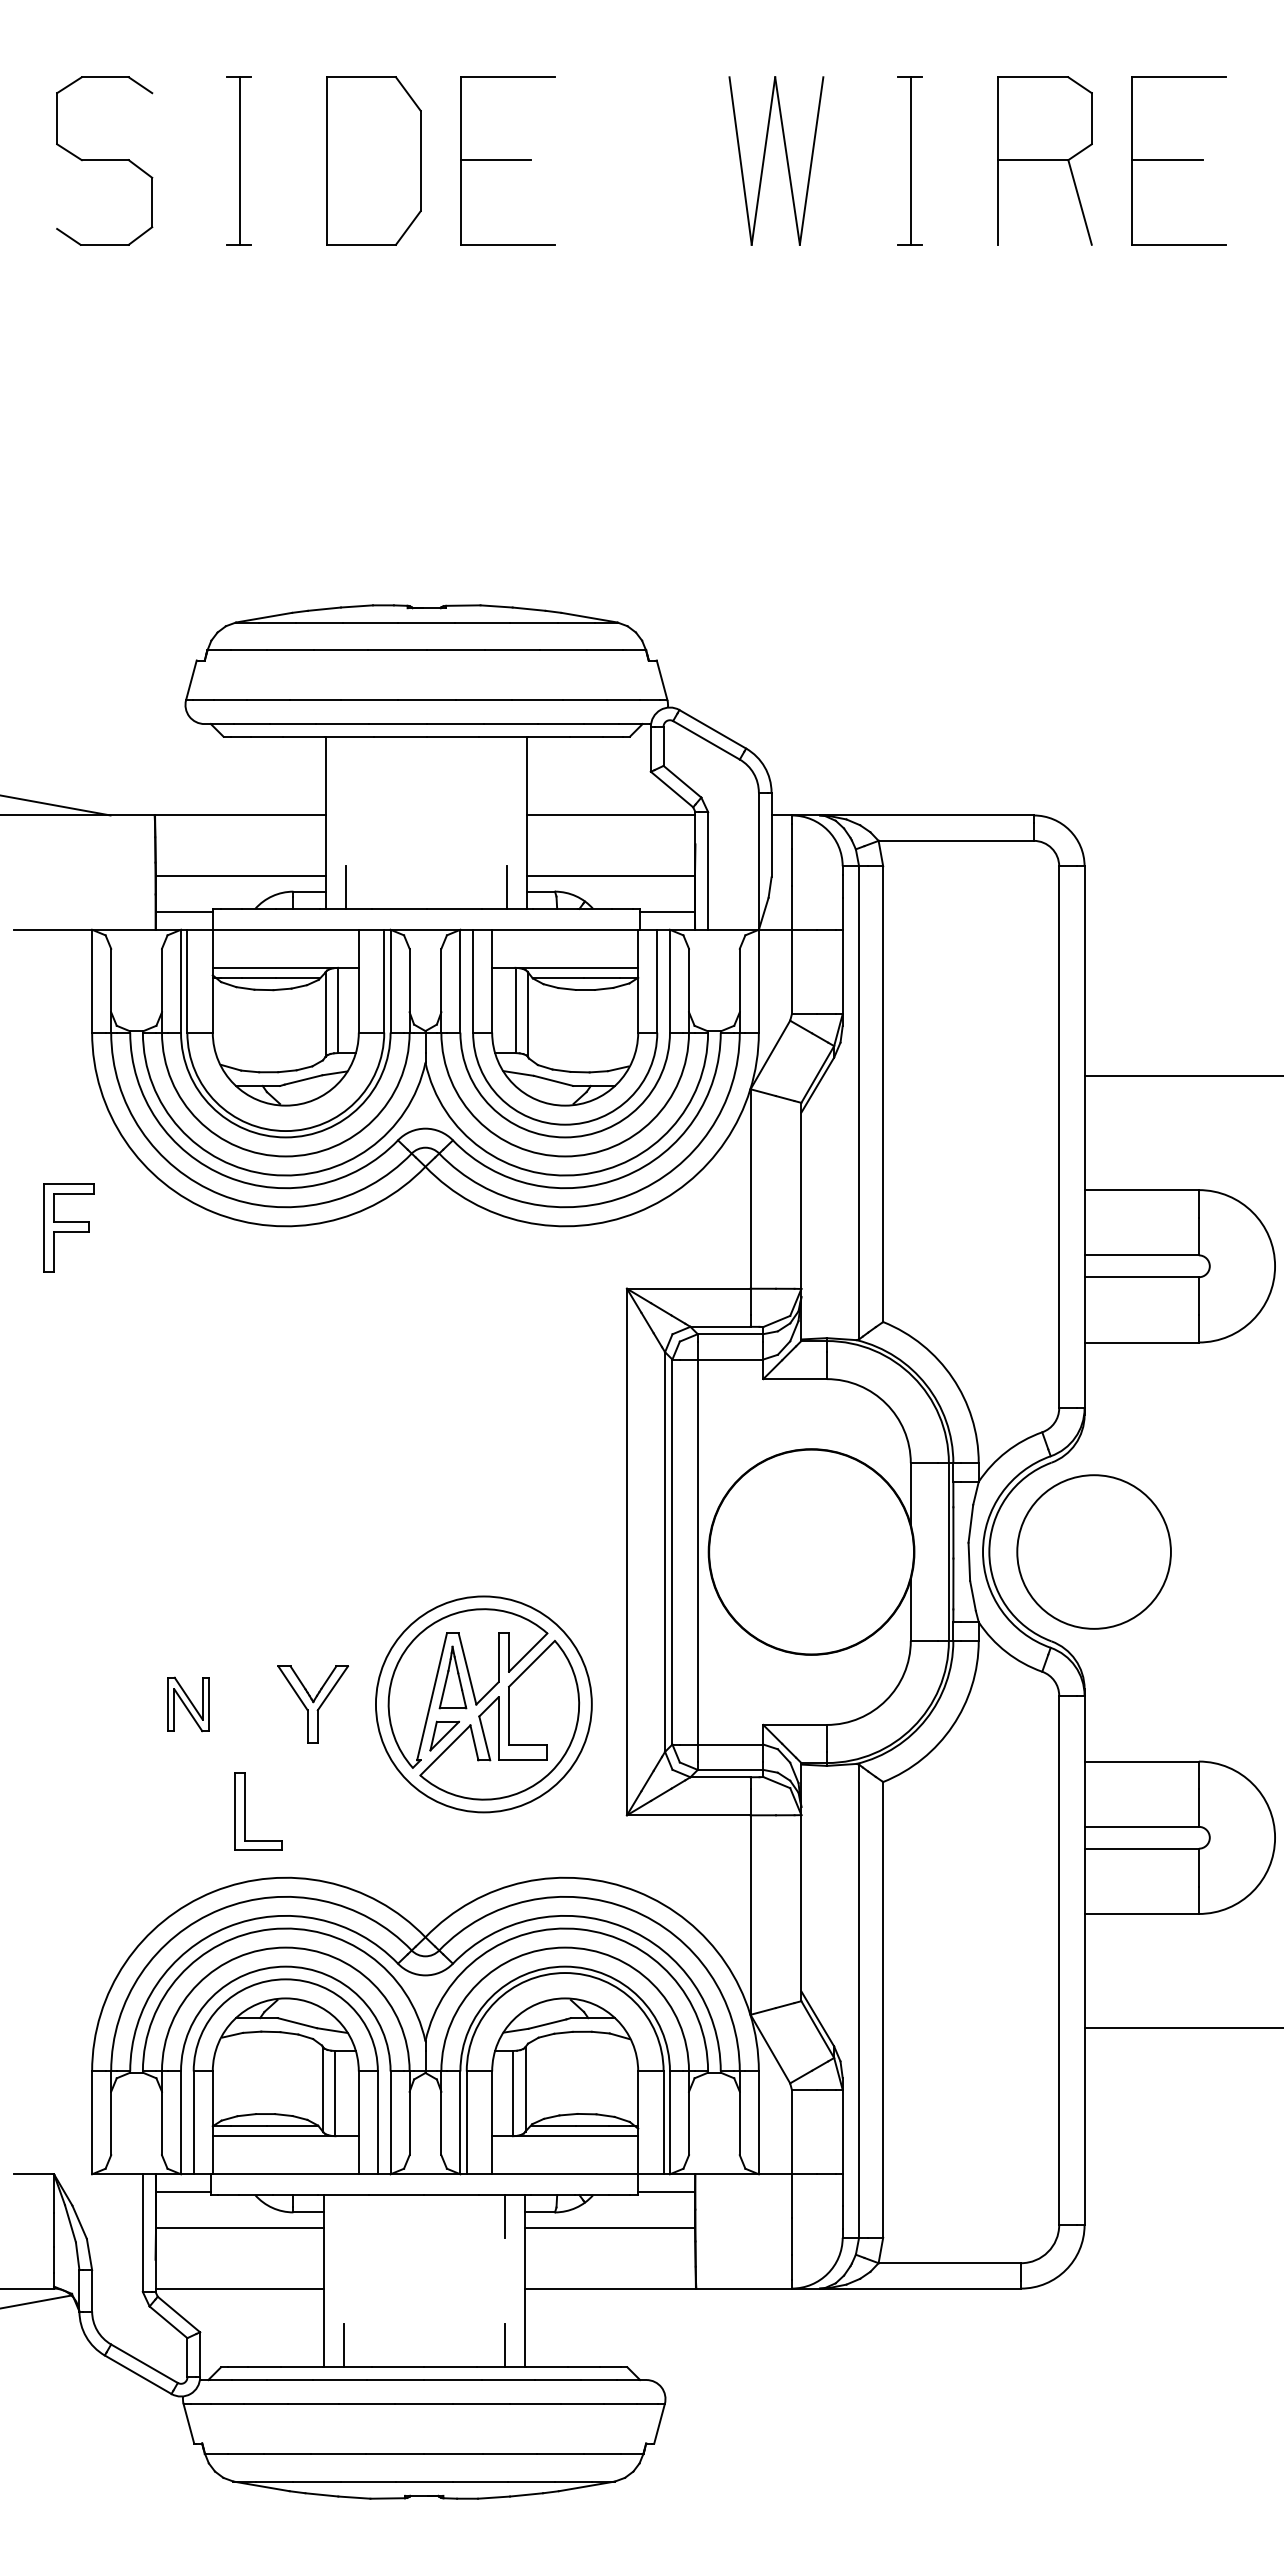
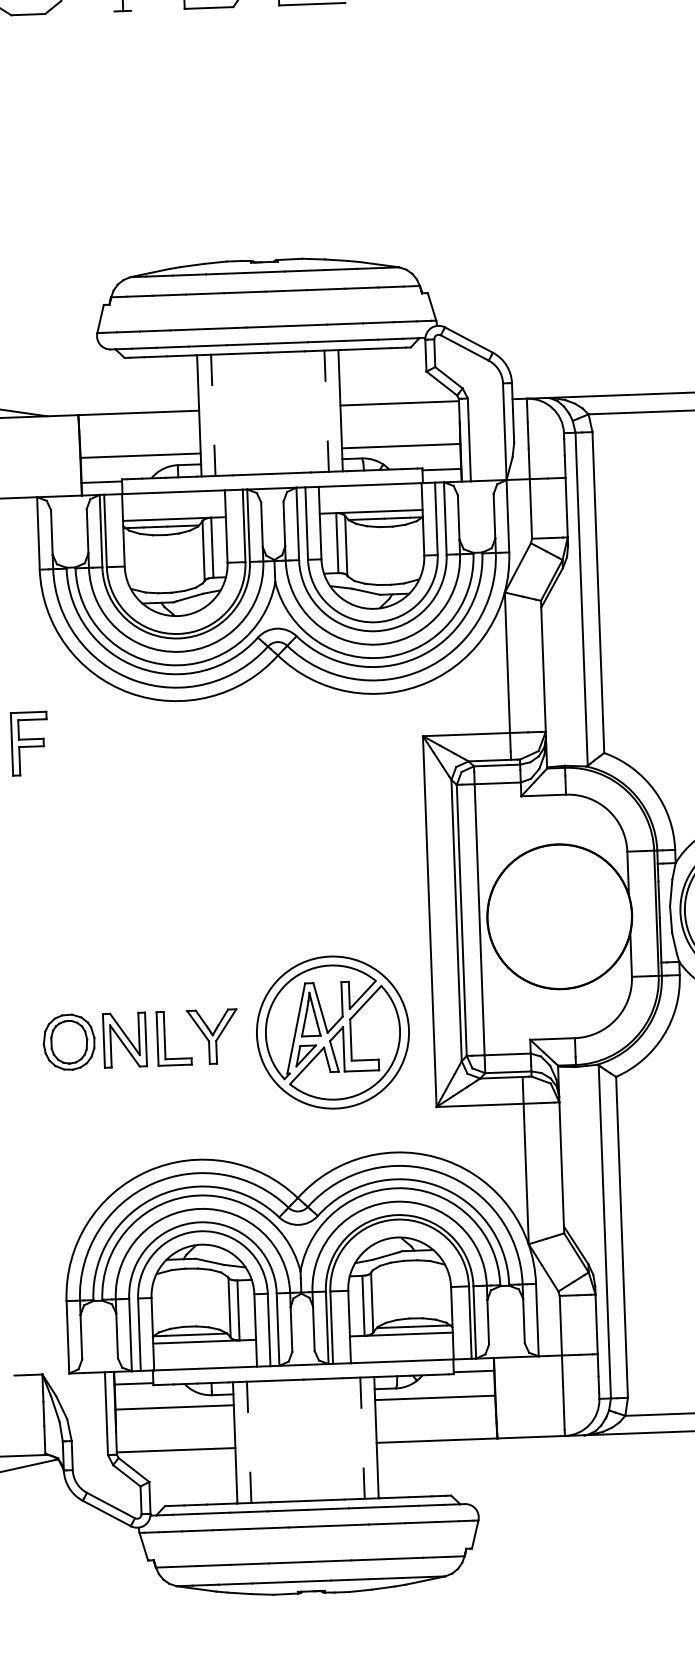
line: (346, 757) -> (211, 369), added
line: (507, 757) -> (325, 365), added
part: (68, 1227) -> (29, 743), moved
part: (109, 1704) -> (69, 1042), added
part: (188, 1704) -> (124, 1040), size x1.43
part: (245, 1811) -> (165, 1038), moved
line: (343, 2216) -> (247, 1396), added

